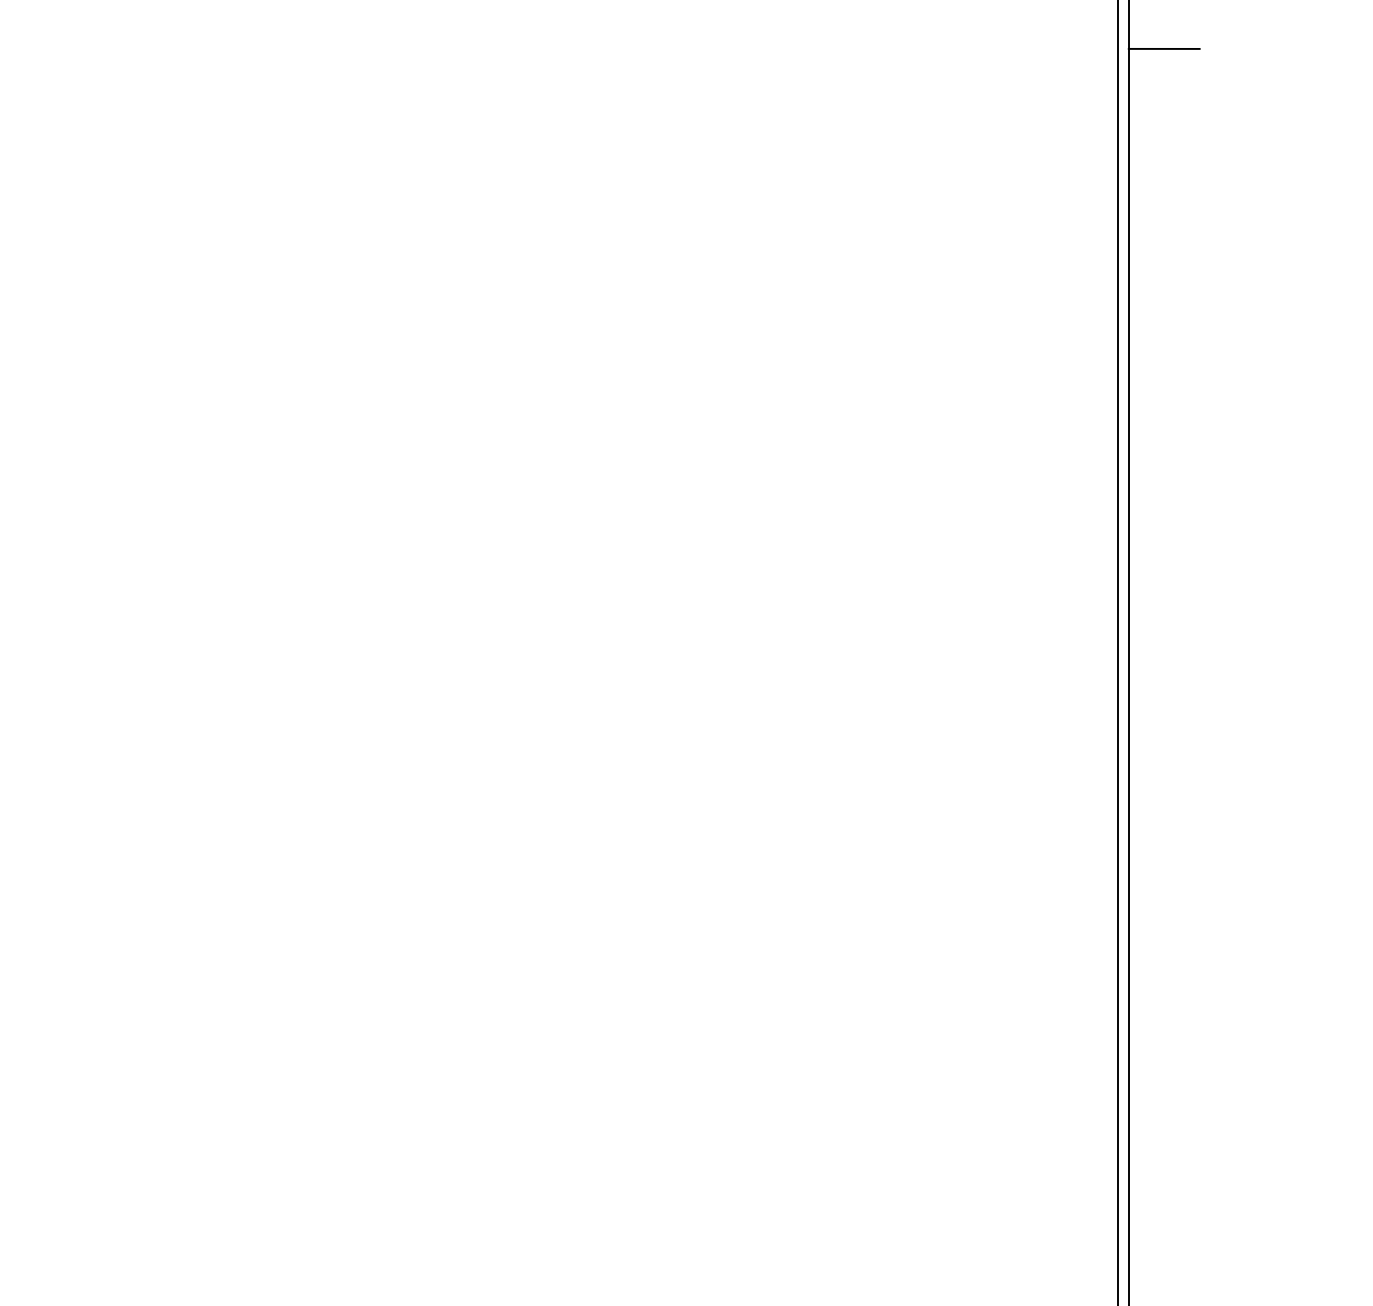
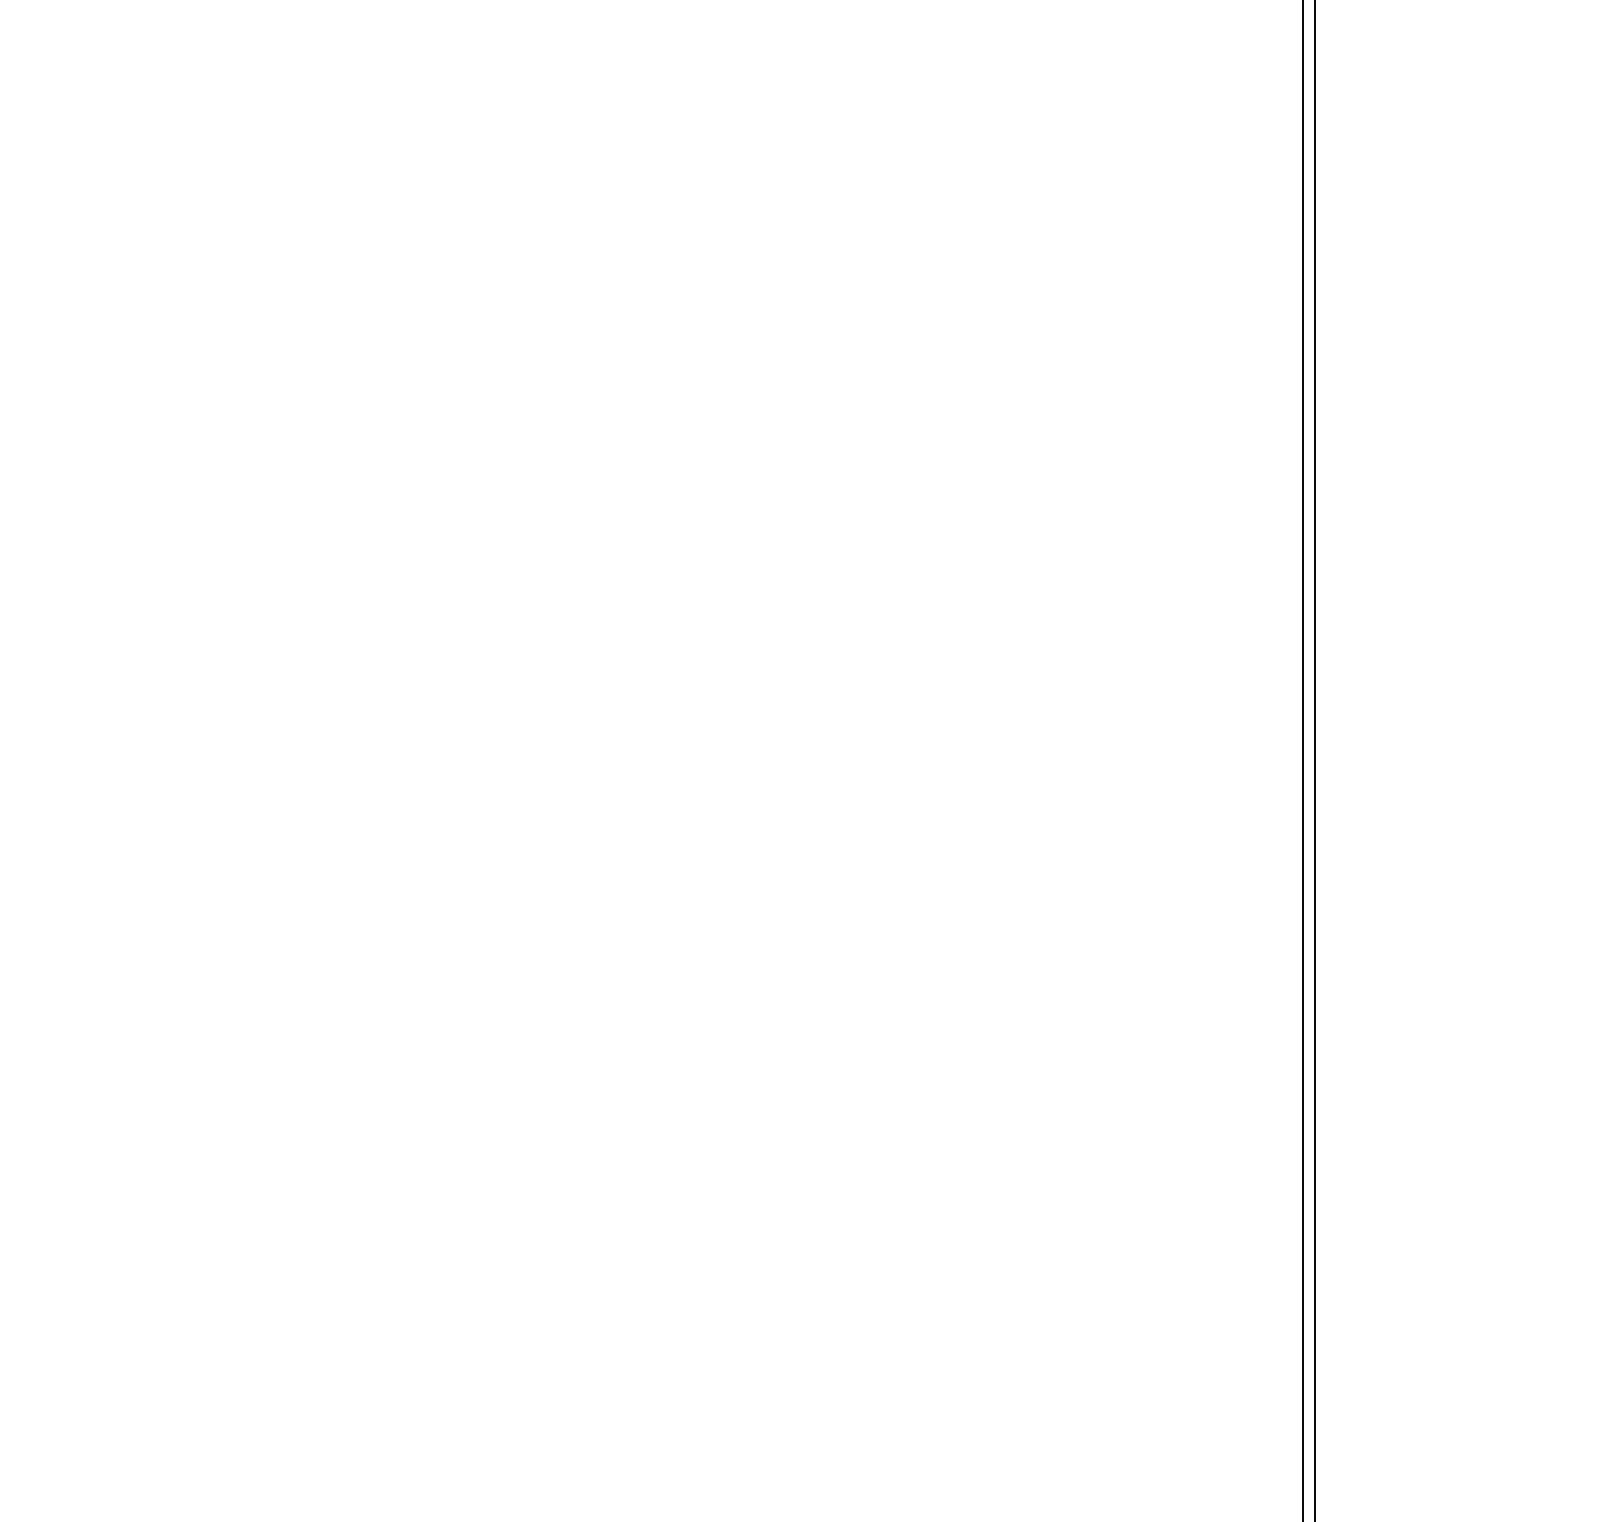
line: (1164, 49) -> (1356, 57), removed

